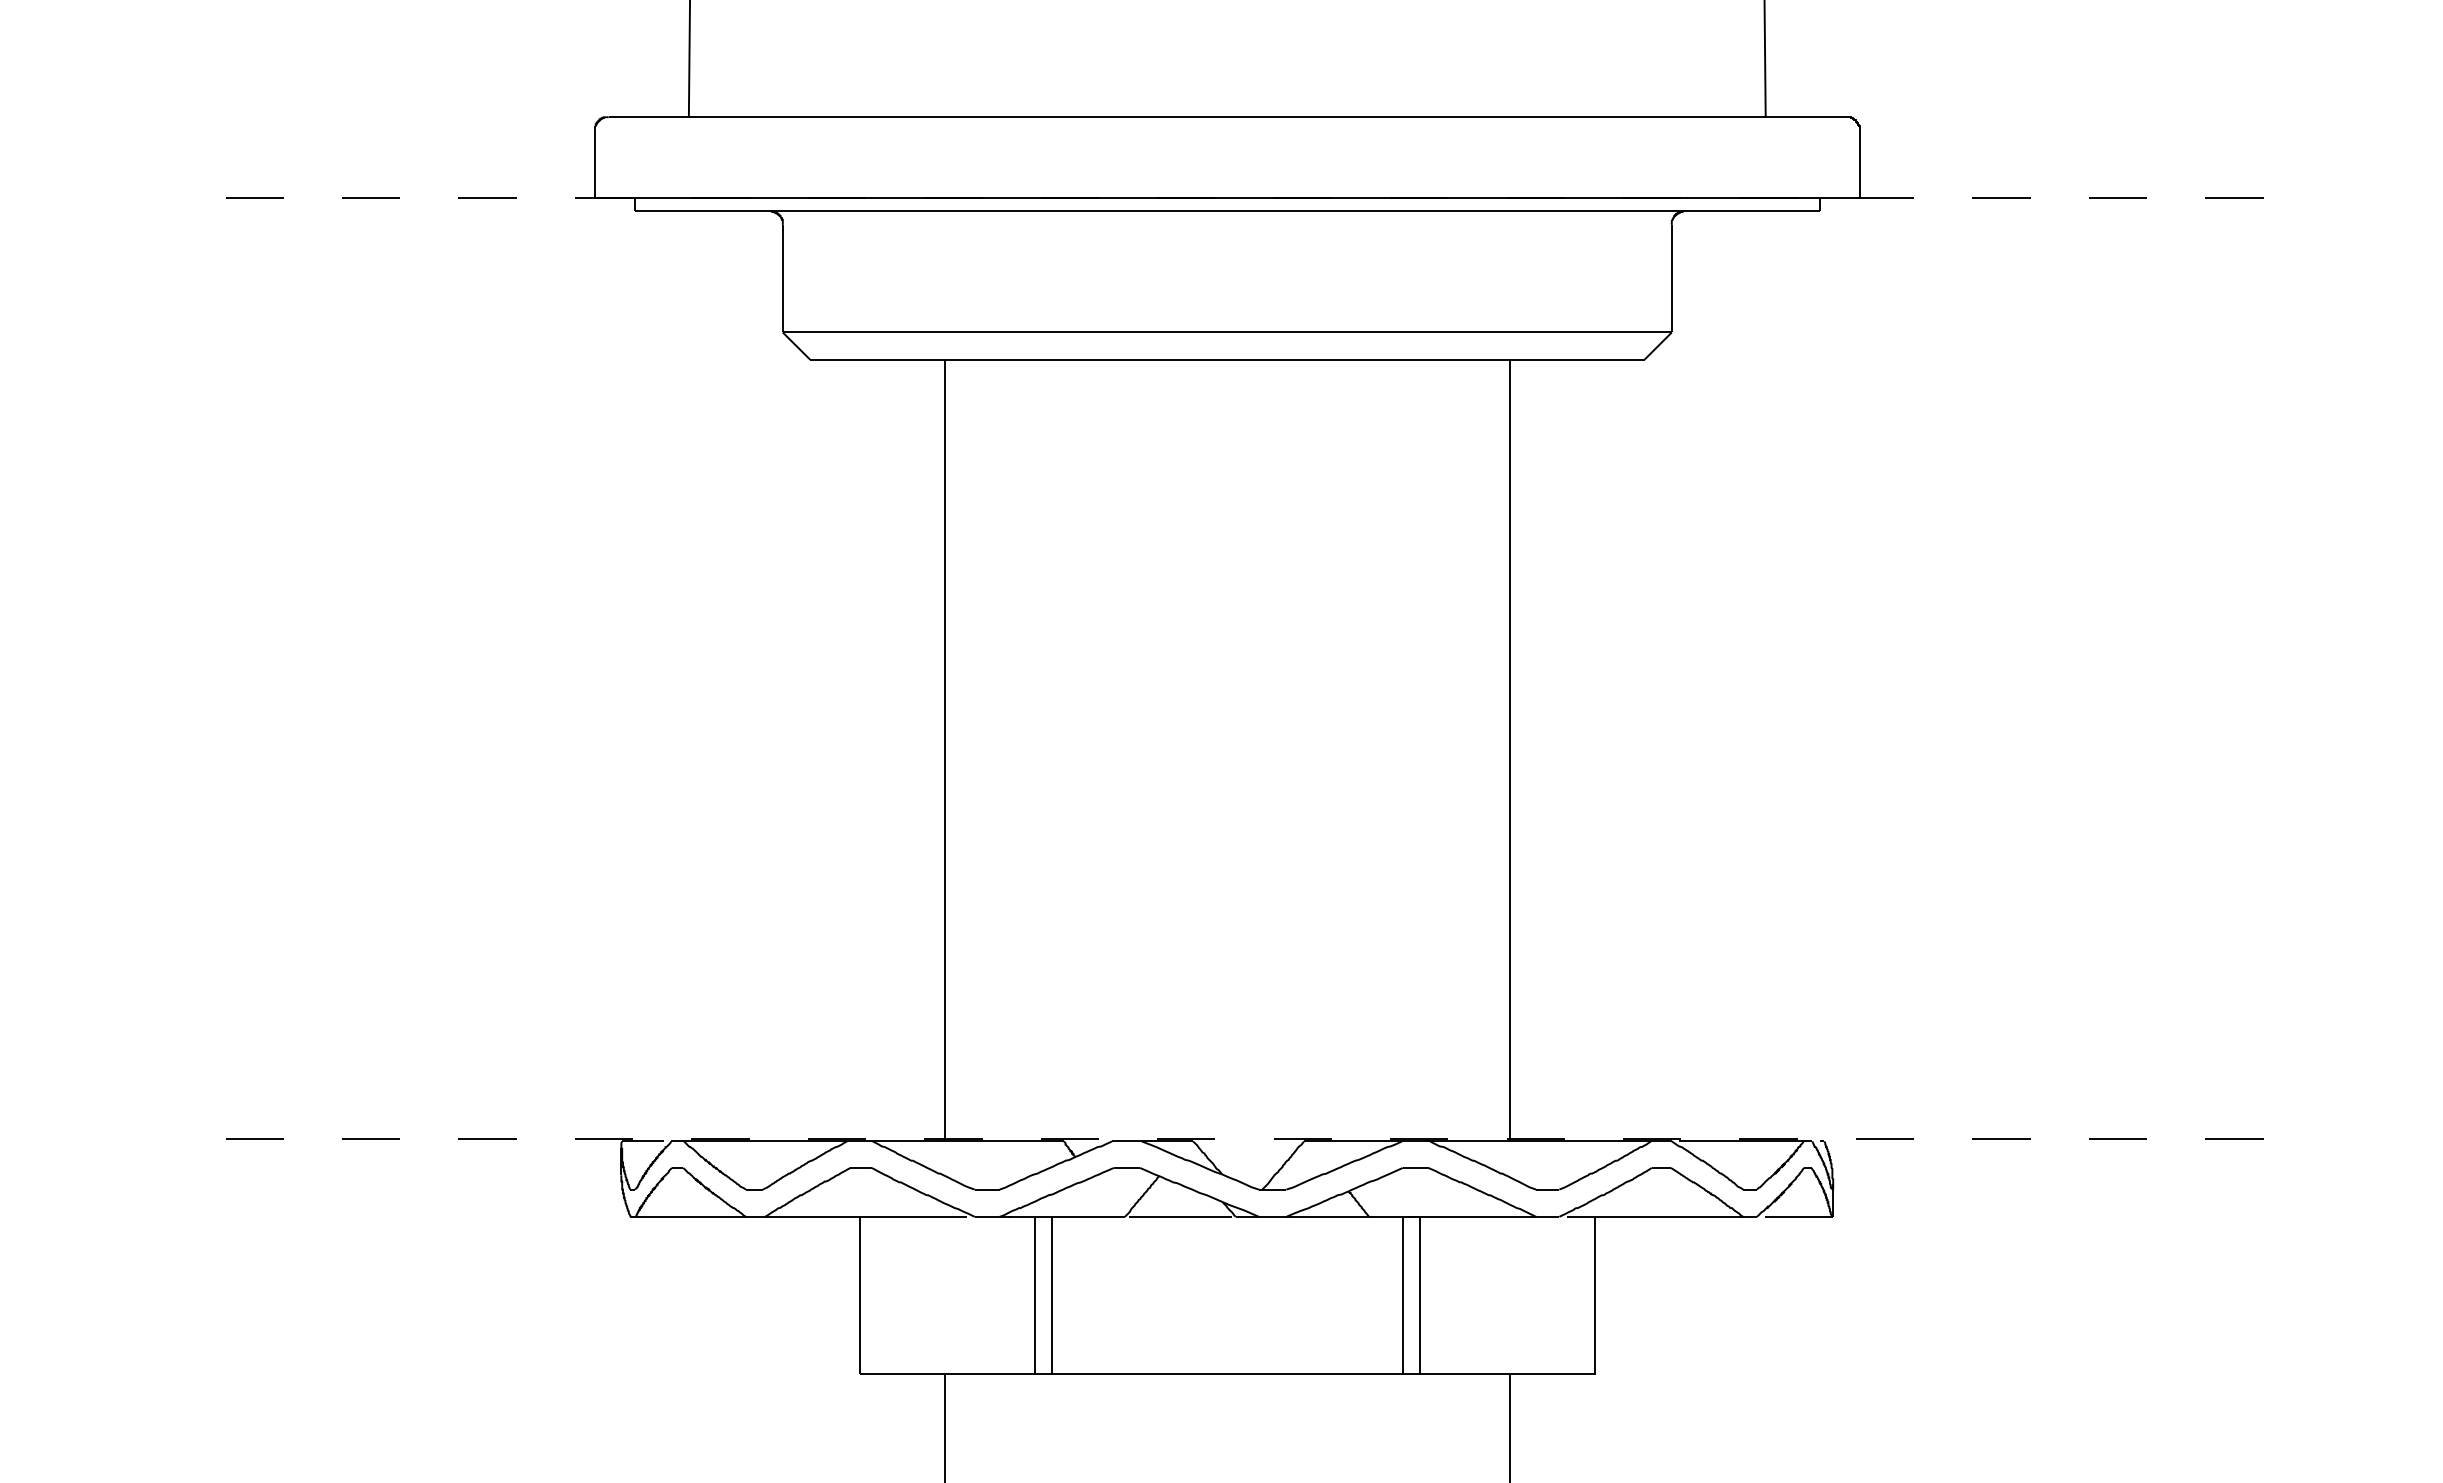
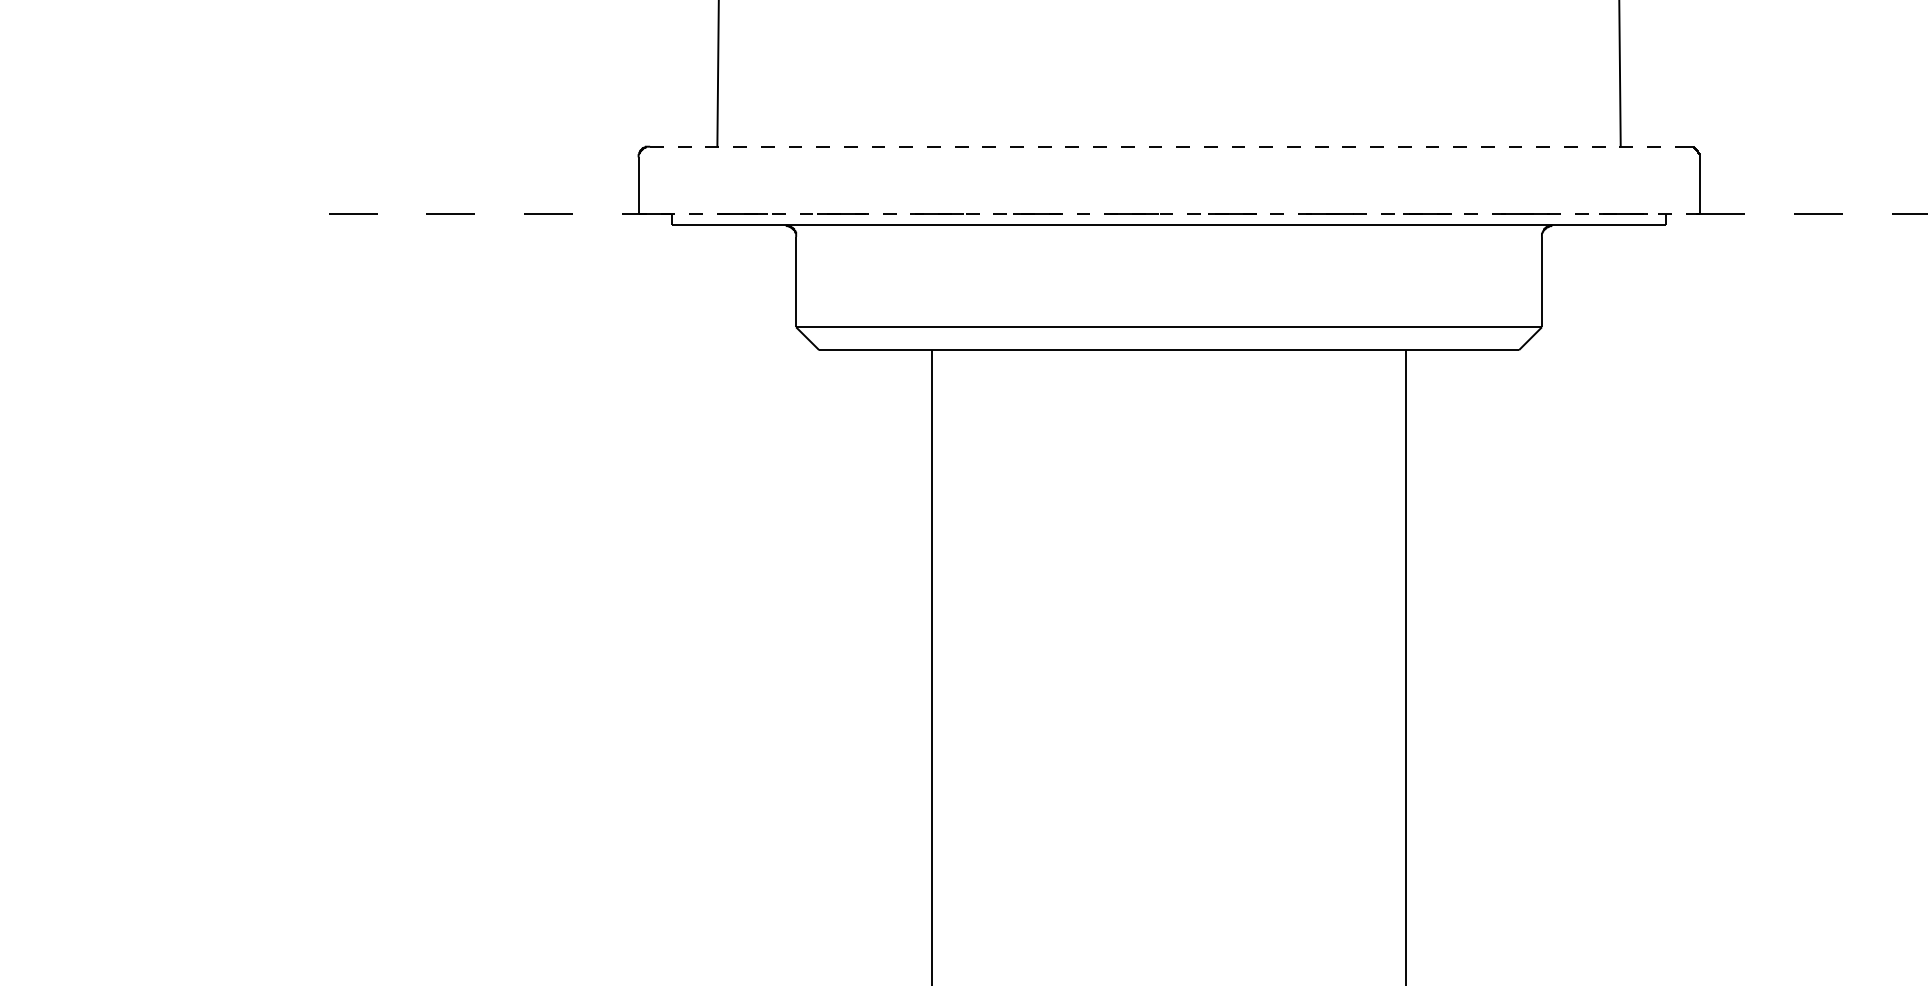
line: (1228, 117) -> (1170, 146), solid -> dashed
line: (1226, 197) -> (1168, 214), solid -> dashed

